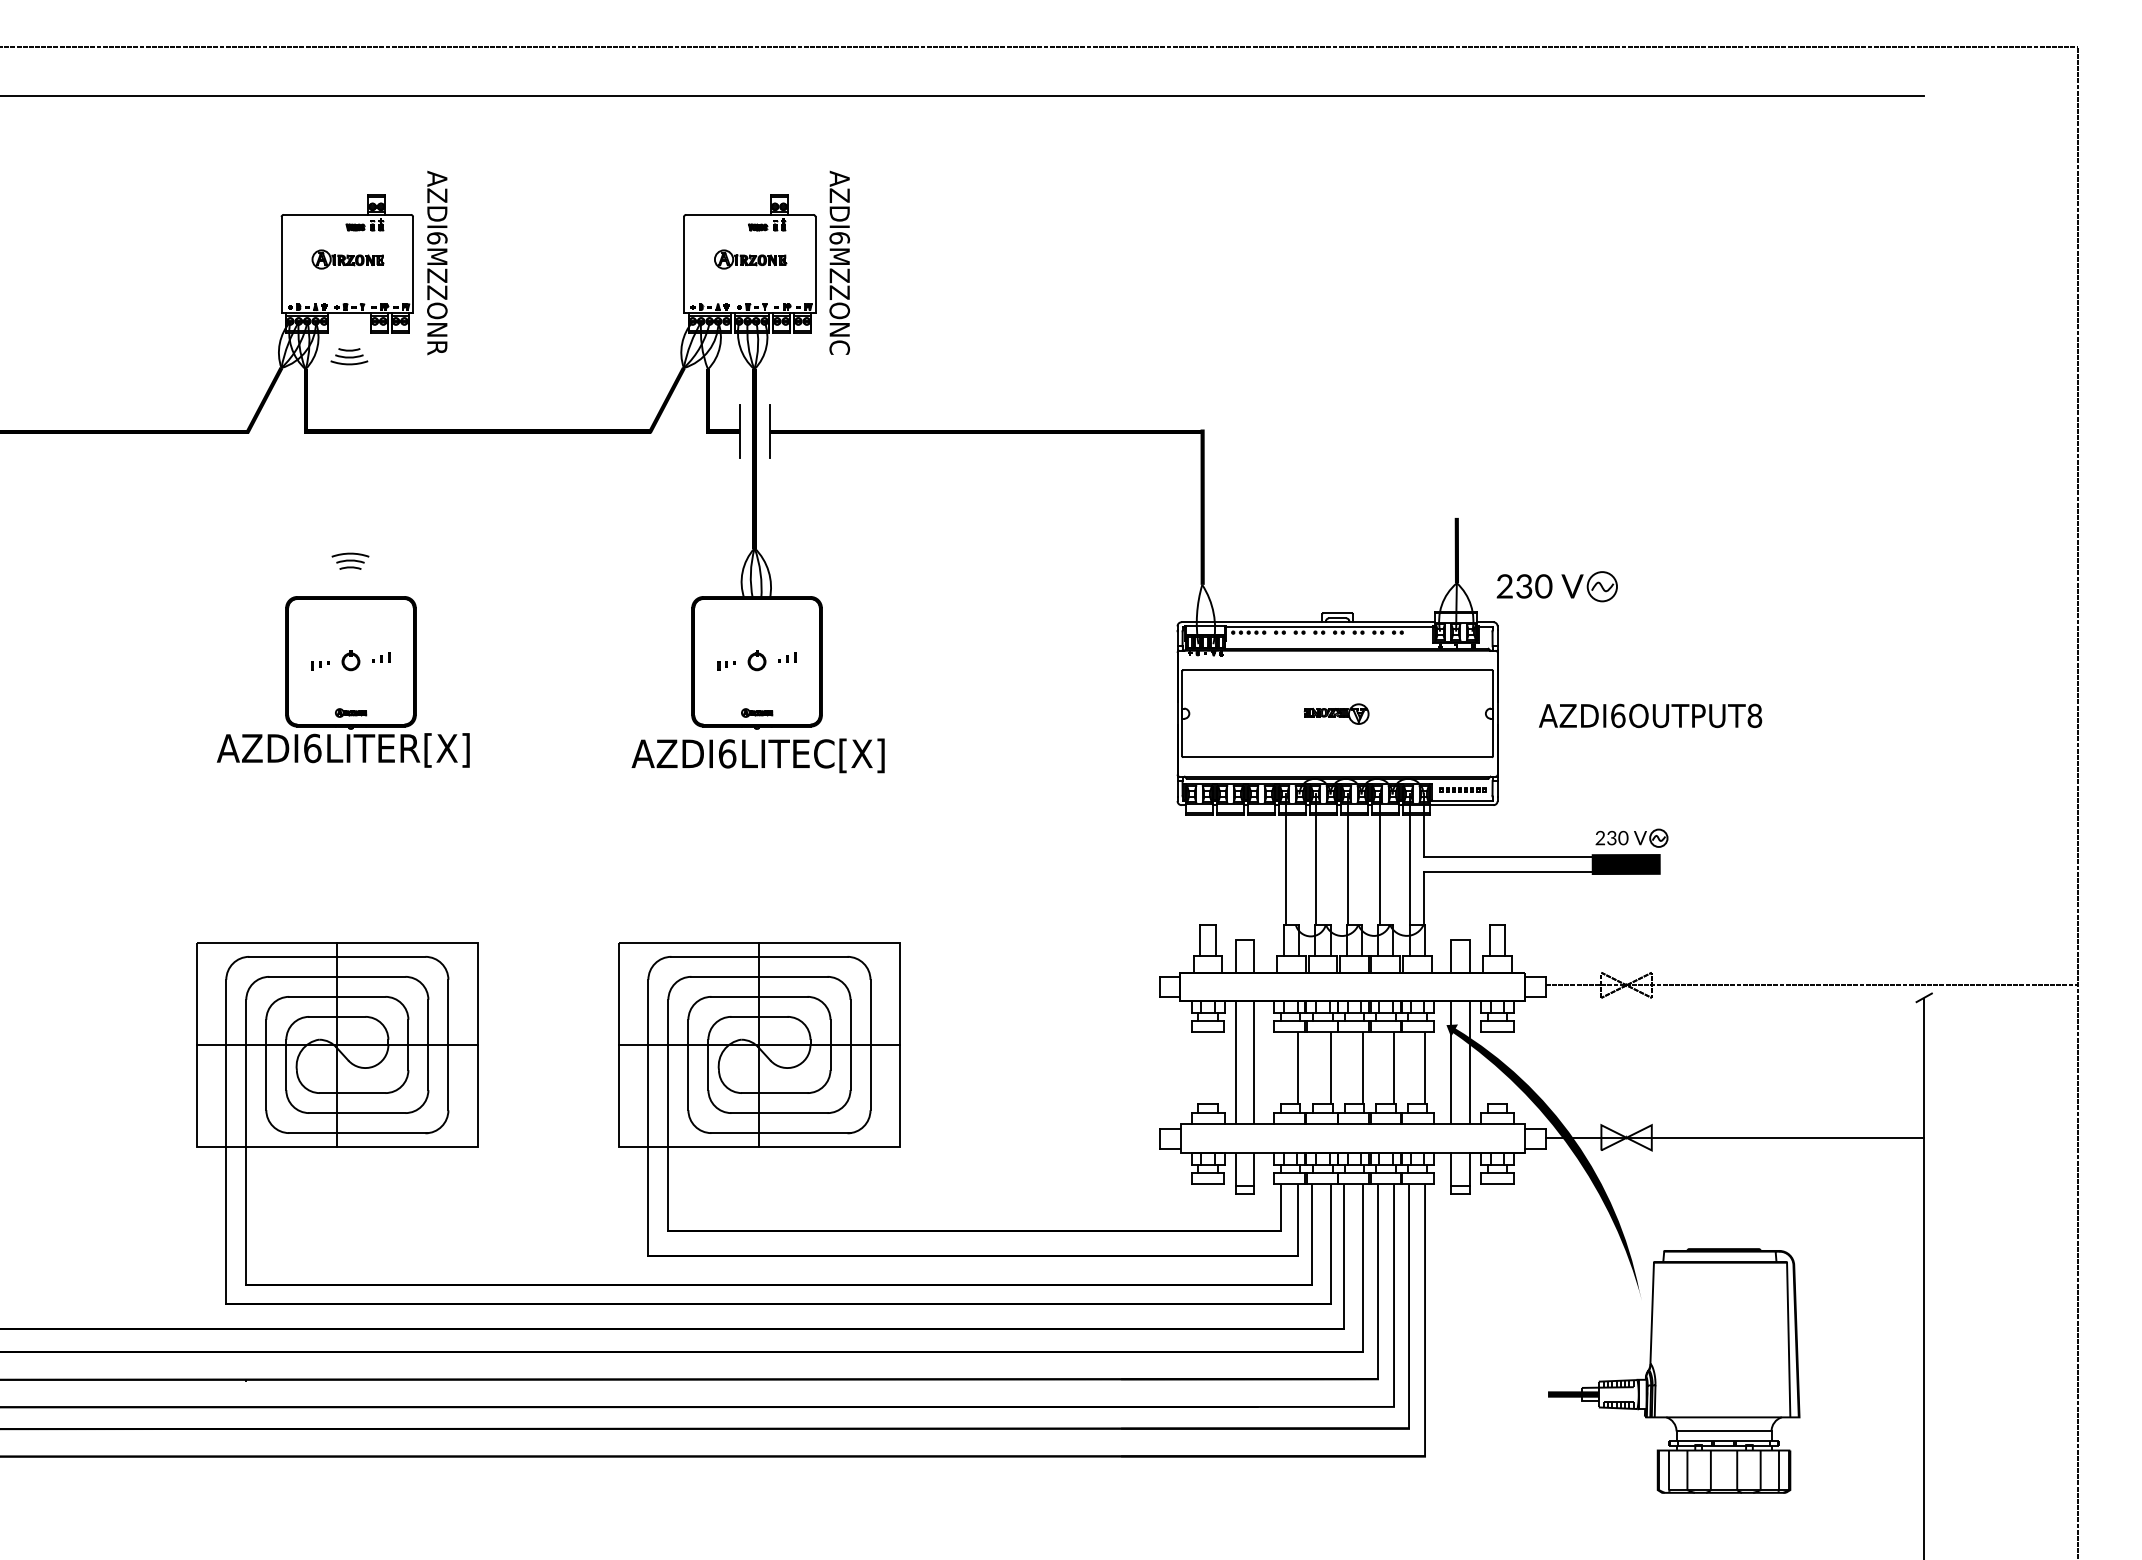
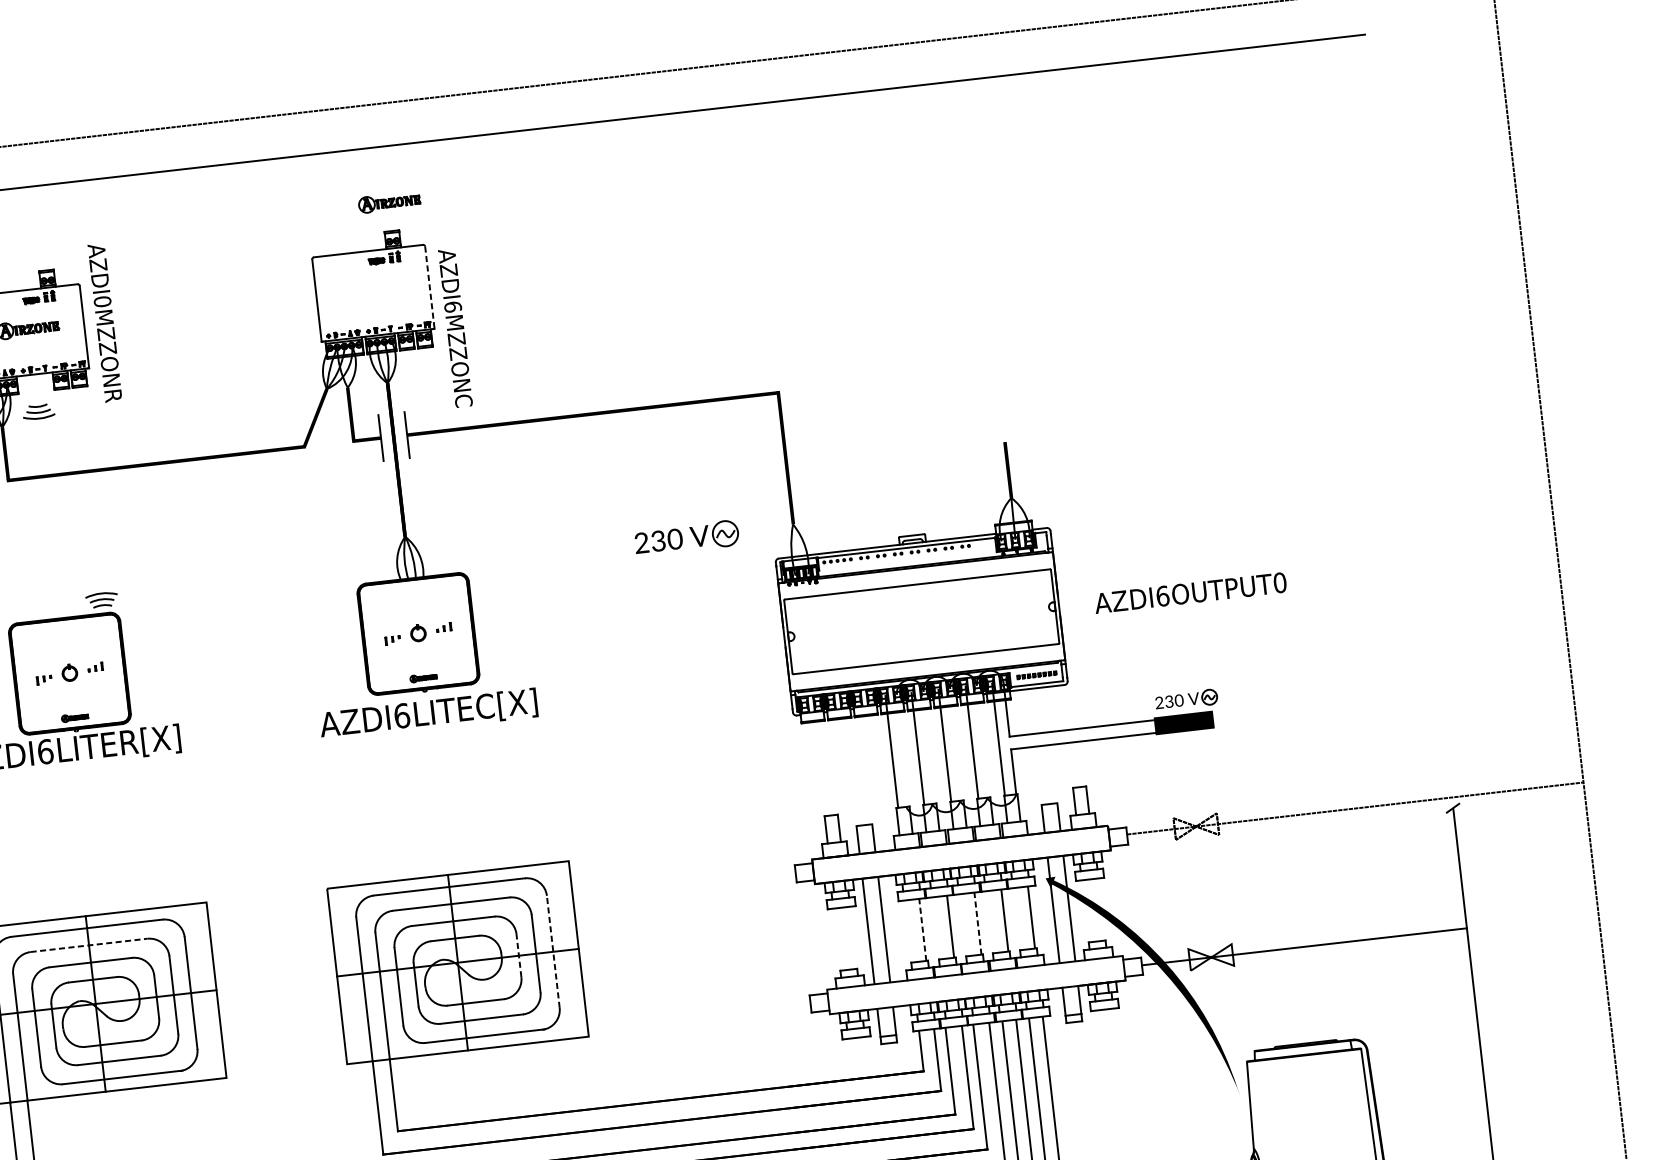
text: (437, 238) -> (102, 301), AZDI6MZZONR -> AZDI0MZZONR
part: (750, 259) -> (389, 202), moved
text: (839, 262) -> (455, 327), moved
line: (815, 265) -> (429, 288), solid -> dashed
part: (350, 560) -> (101, 599), moved
part: (1556, 586) -> (686, 538), moved
part: (1336, 713) -> (920, 621), removed
text: (1754, 715) -> (1279, 582), AZDI6OUTPUT8 -> AZDI6OUTPUT0
line: (337, 976) -> (89, 945), solid -> dashed
line: (830, 1044) -> (518, 955), solid -> dashed
line: (870, 1044) -> (553, 951), solid -> dashed
line: (1298, 1067) -> (922, 929), solid -> dashed
line: (1362, 1067) -> (977, 922), solid -> dashed

